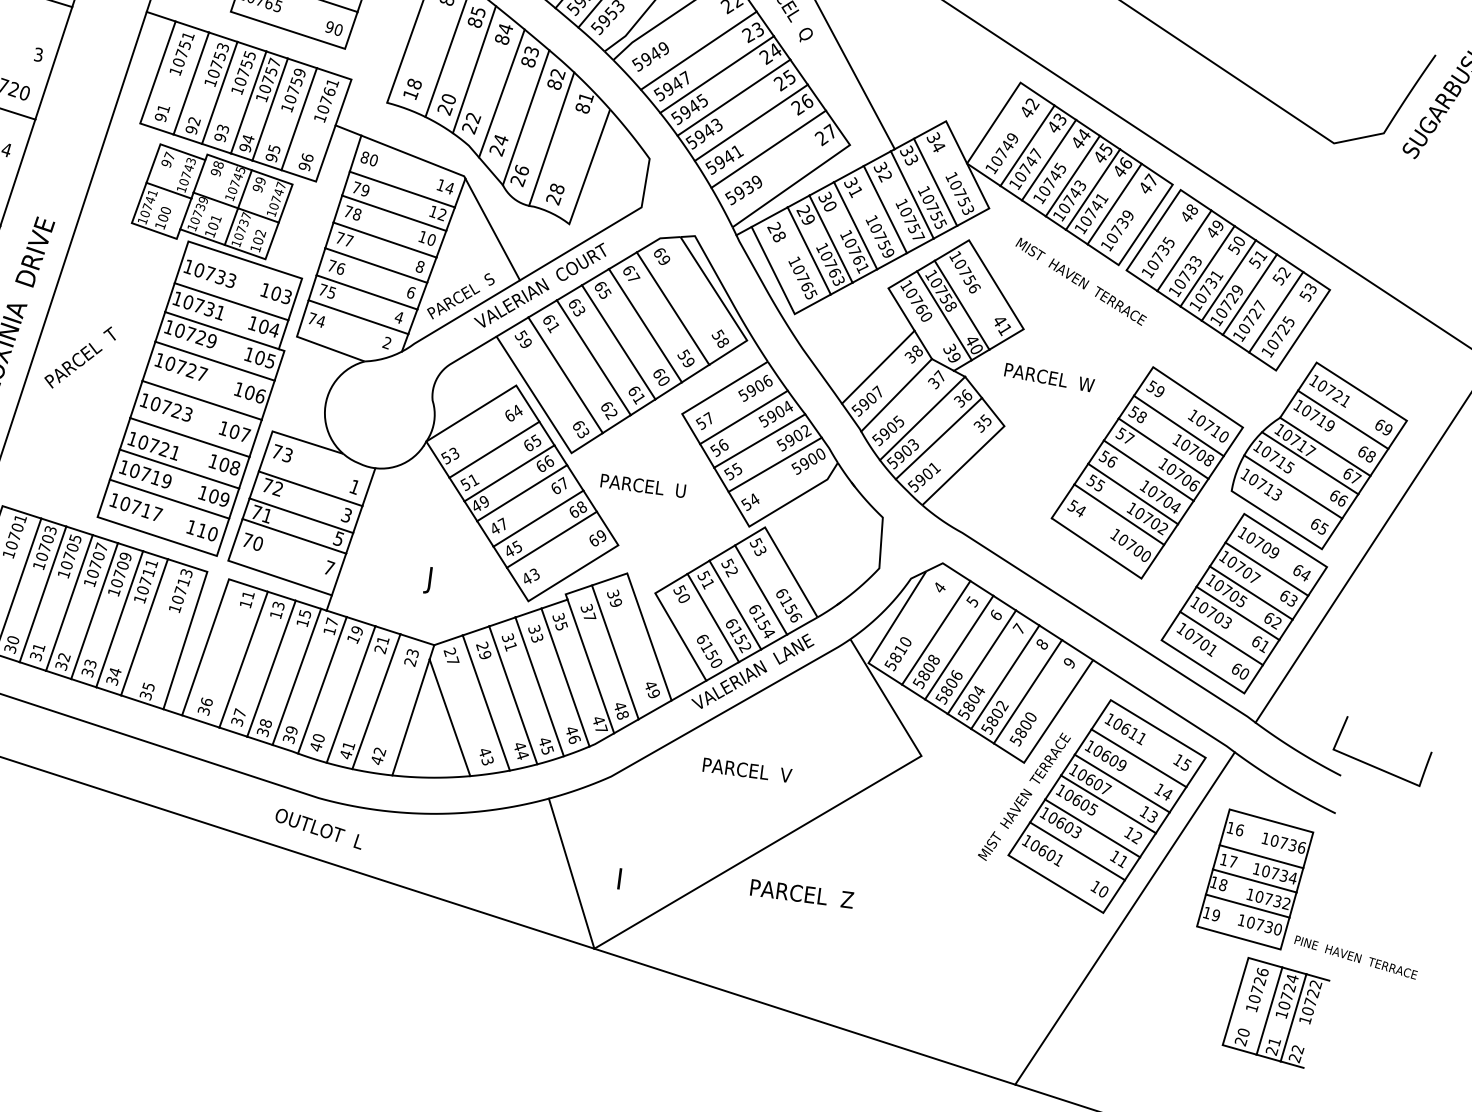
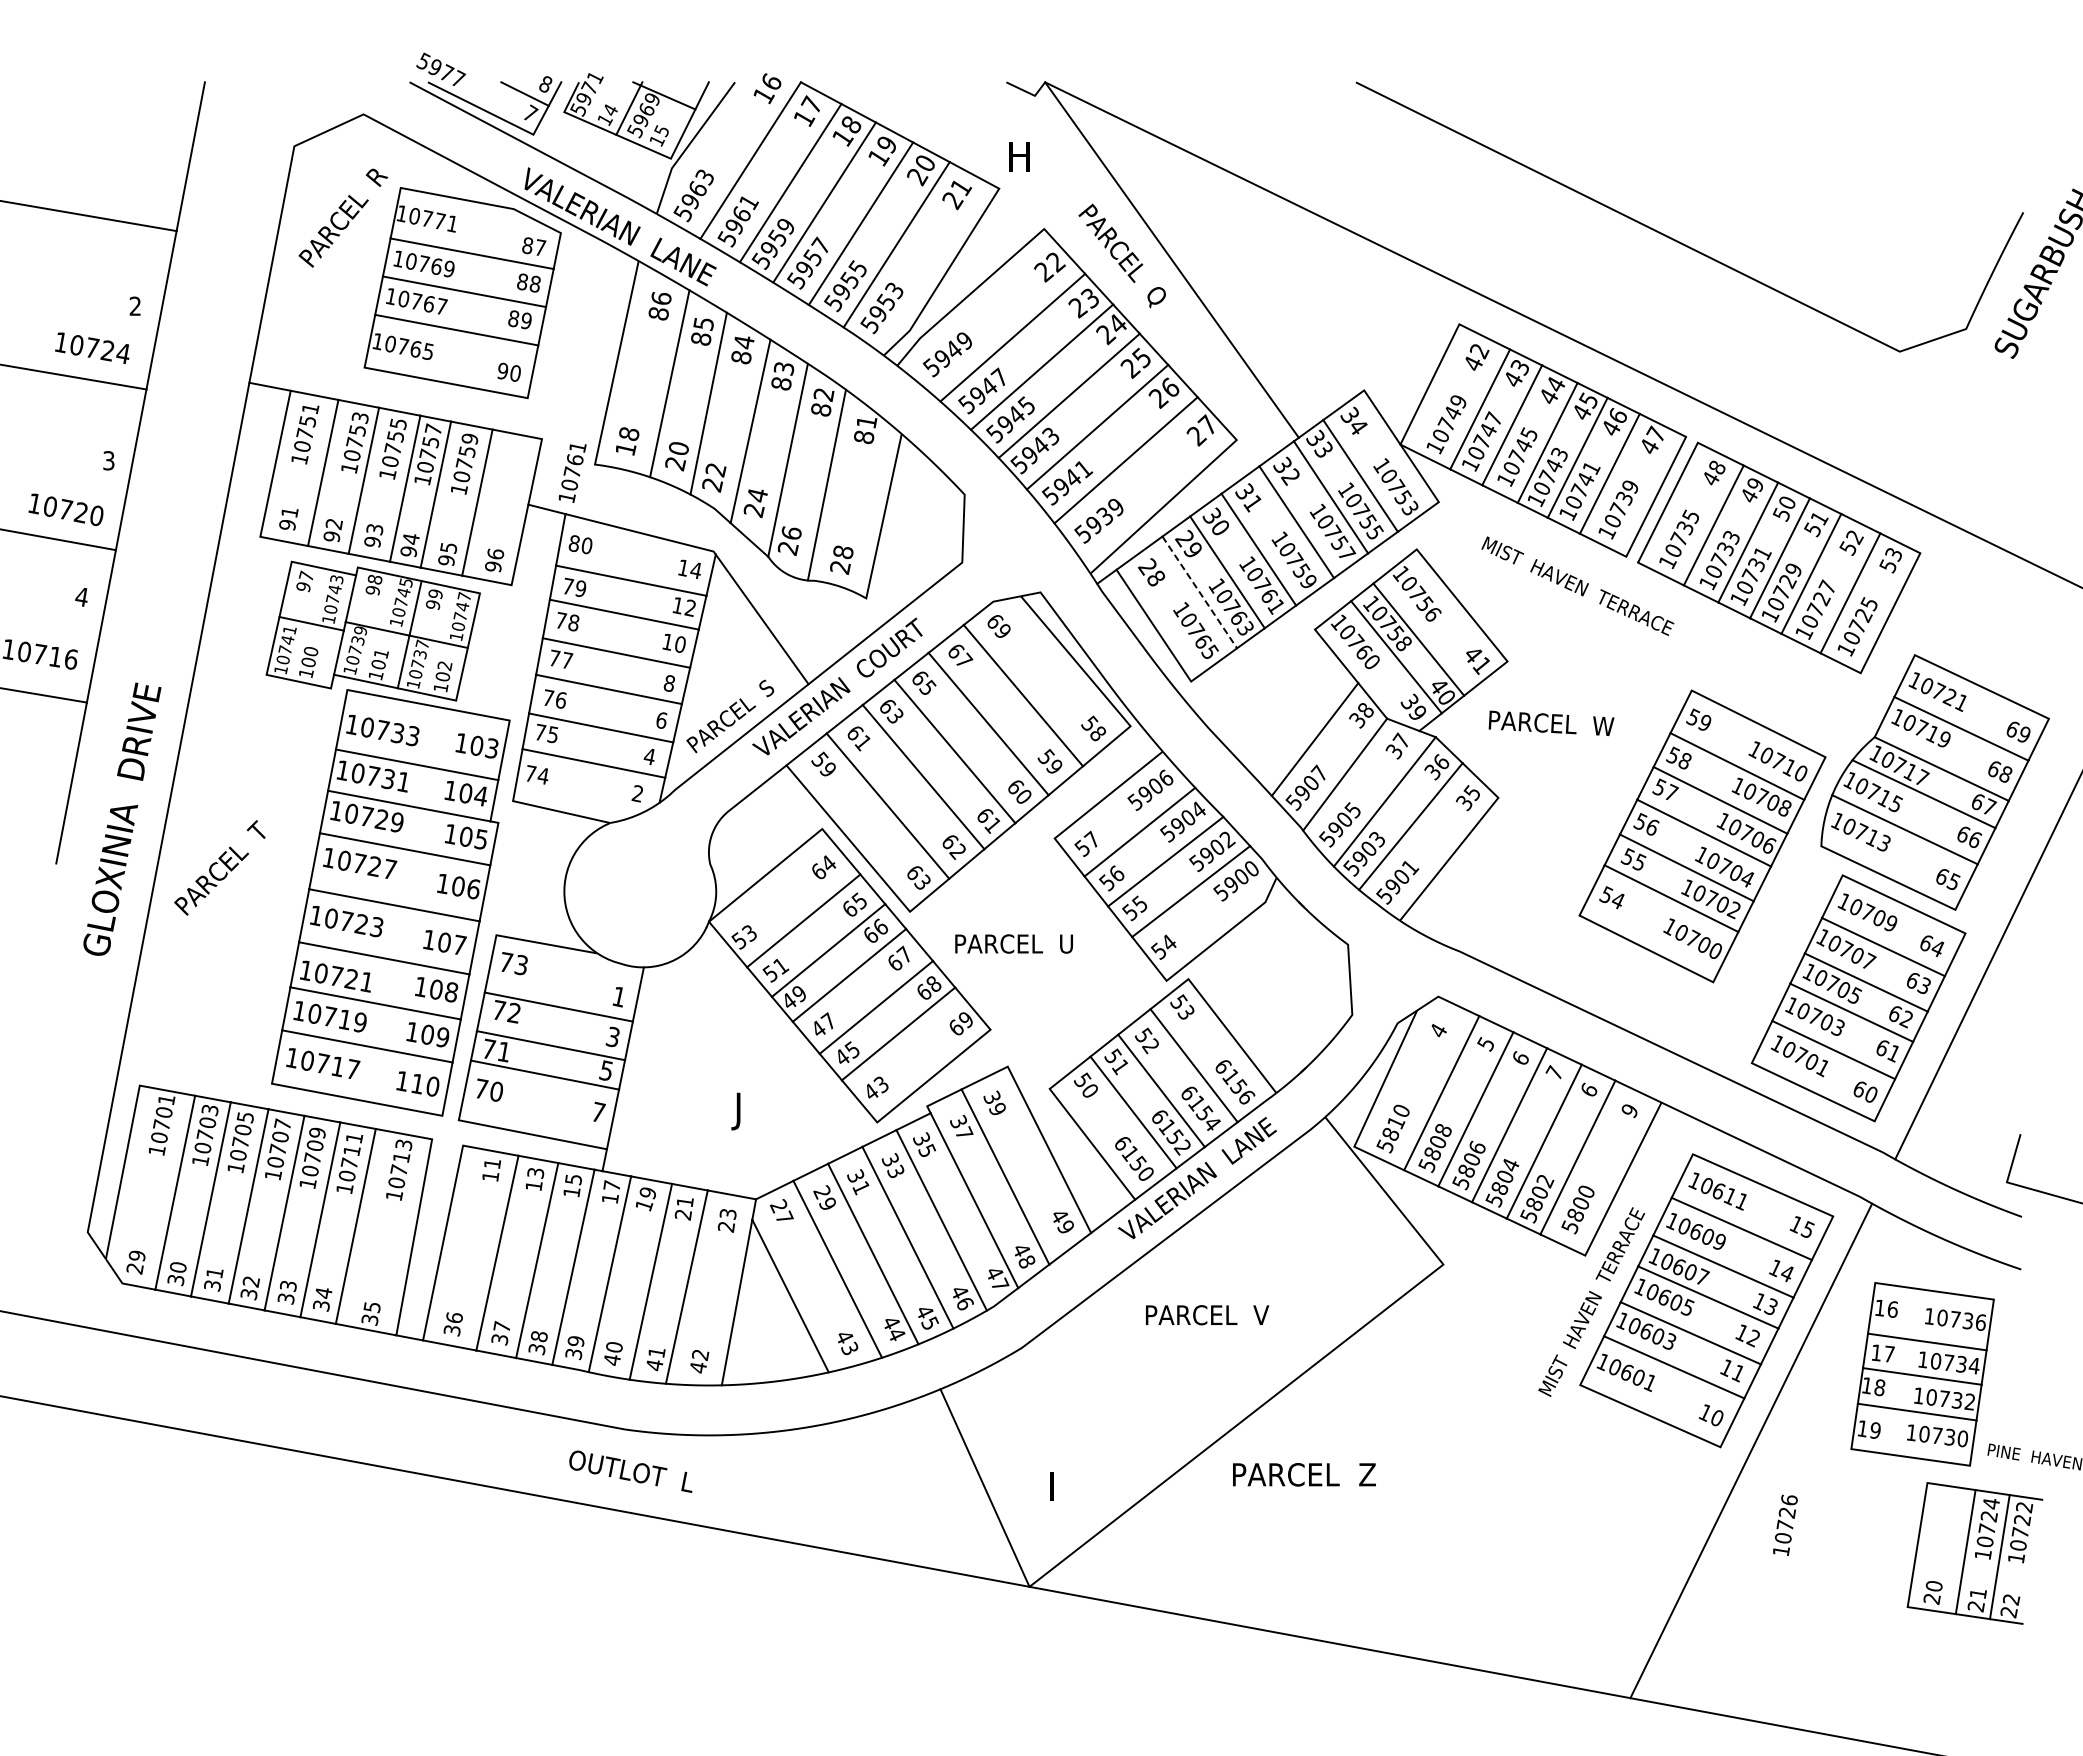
text: (326, 101) -> (572, 473), moved
line: (809, 251) -> (1200, 592), solid -> dashed
text: (1042, 644) -> (1589, 1089), 8 -> 6
text: (1257, 989) -> (1785, 1524), moved

